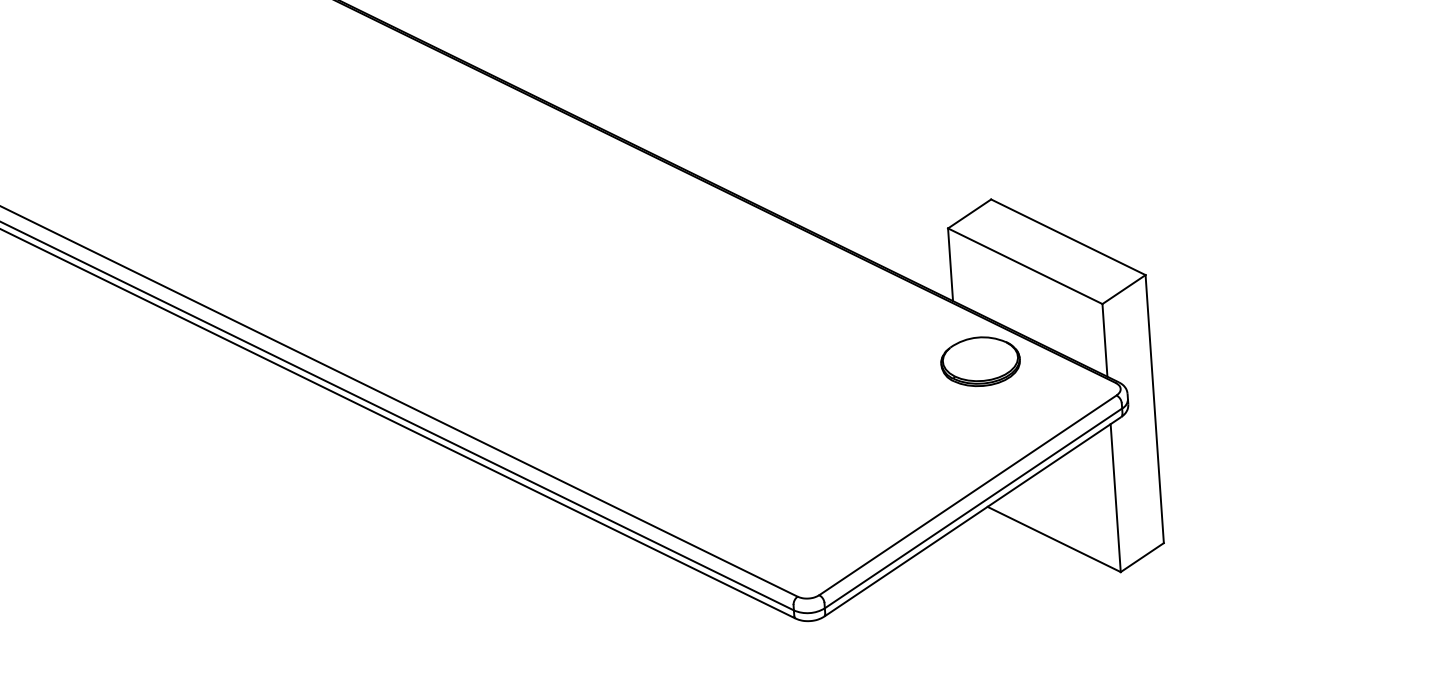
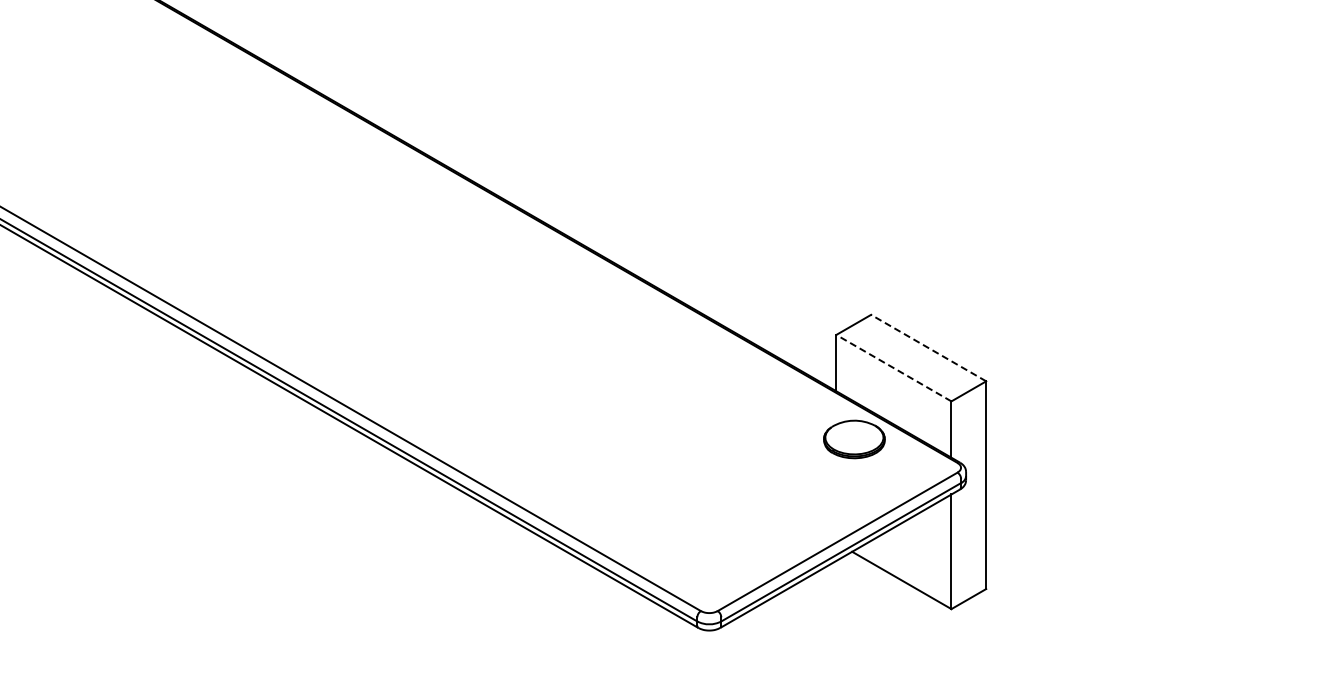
line: (1068, 236) -> (928, 347), solid -> dashed
line: (1024, 265) -> (893, 367), solid -> dashed

